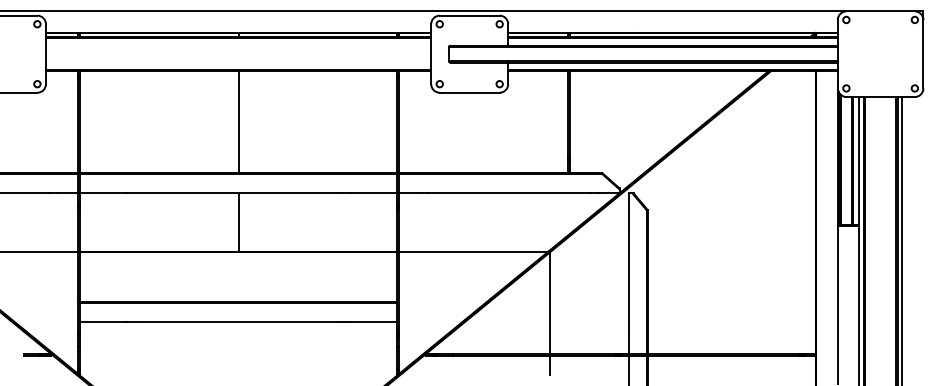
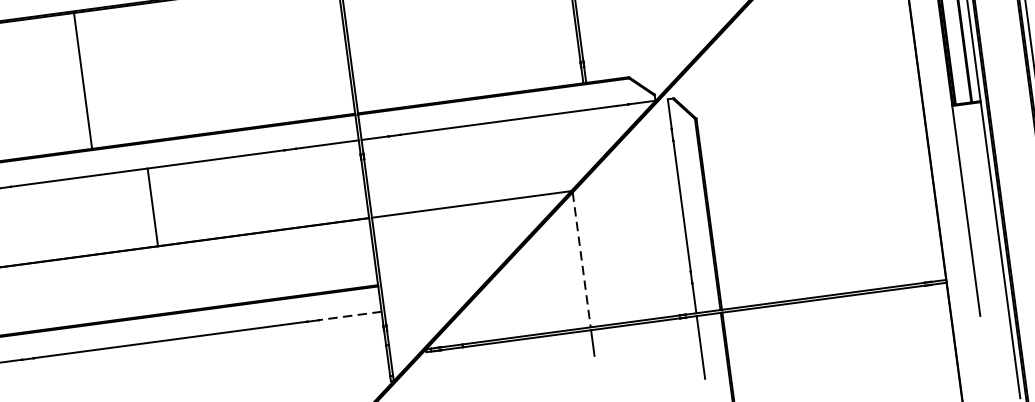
line: (238, 122) -> (83, 81), moved
line: (549, 303) -> (581, 260), solid -> dashed
line: (373, 321) -> (350, 315), solid -> dashed

